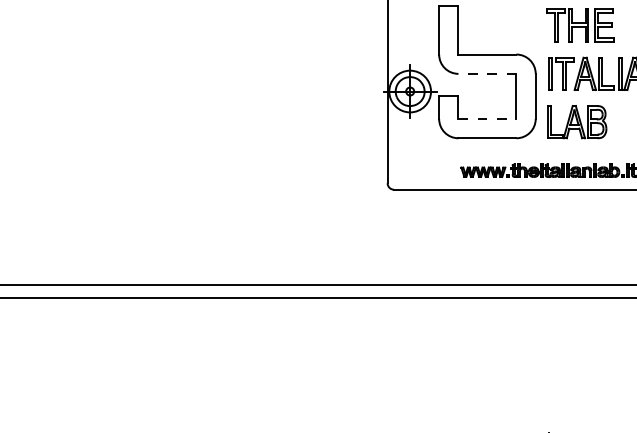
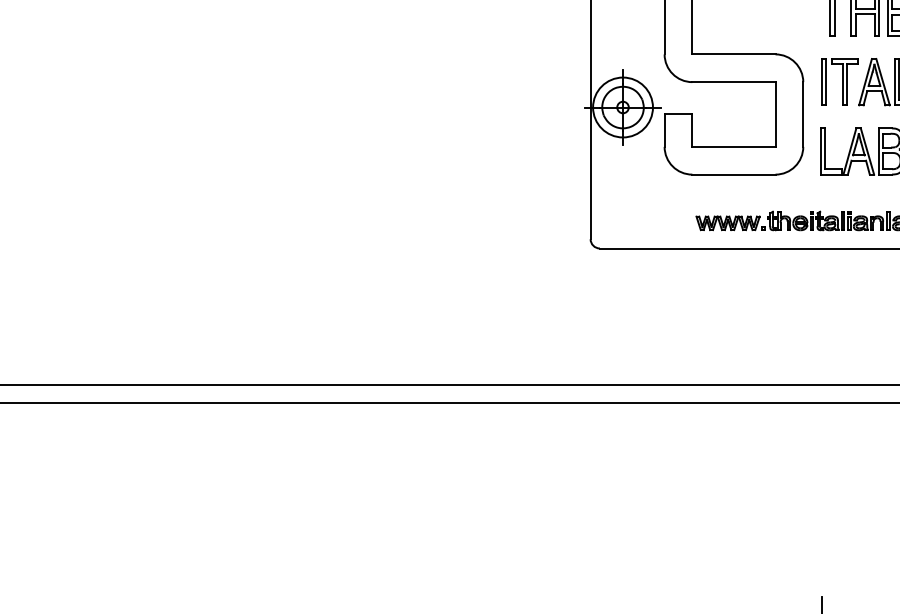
line: (487, 73) -> (734, 81), dashed -> solid
line: (487, 118) -> (734, 146), dashed -> solid

